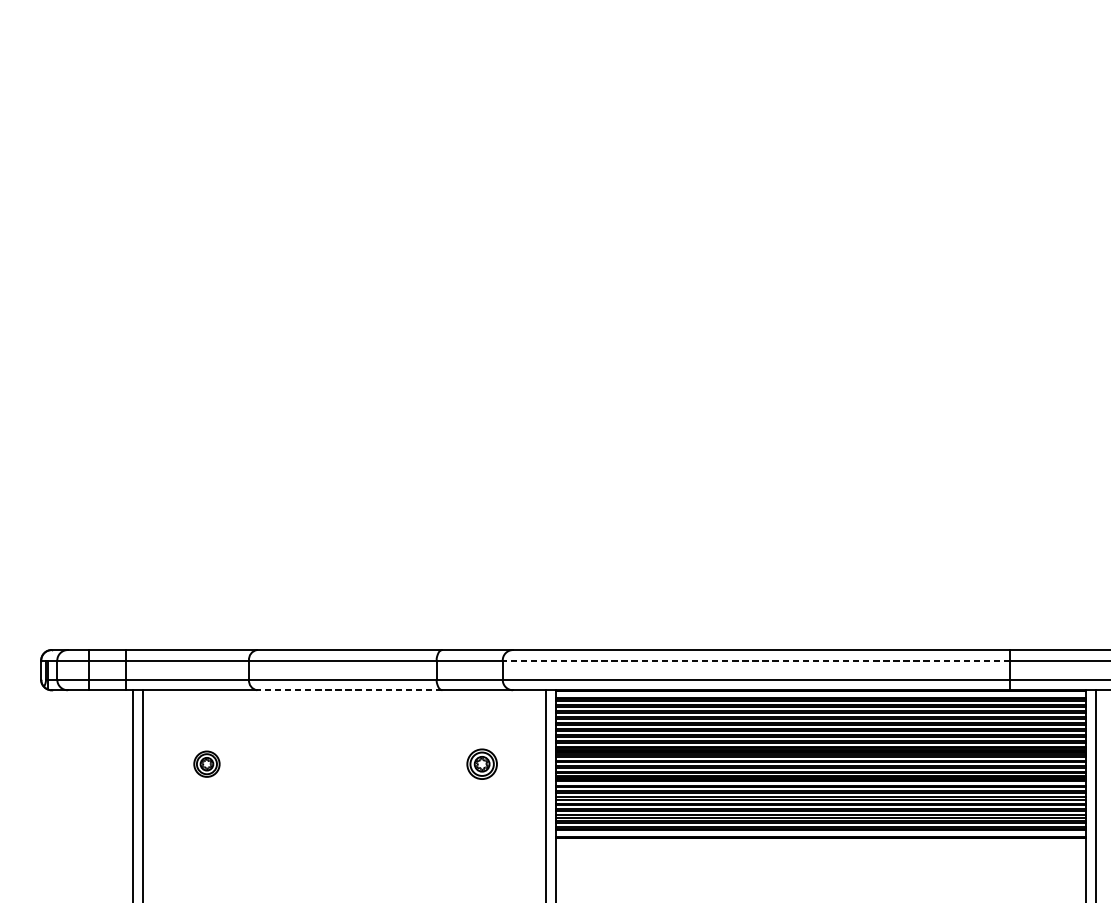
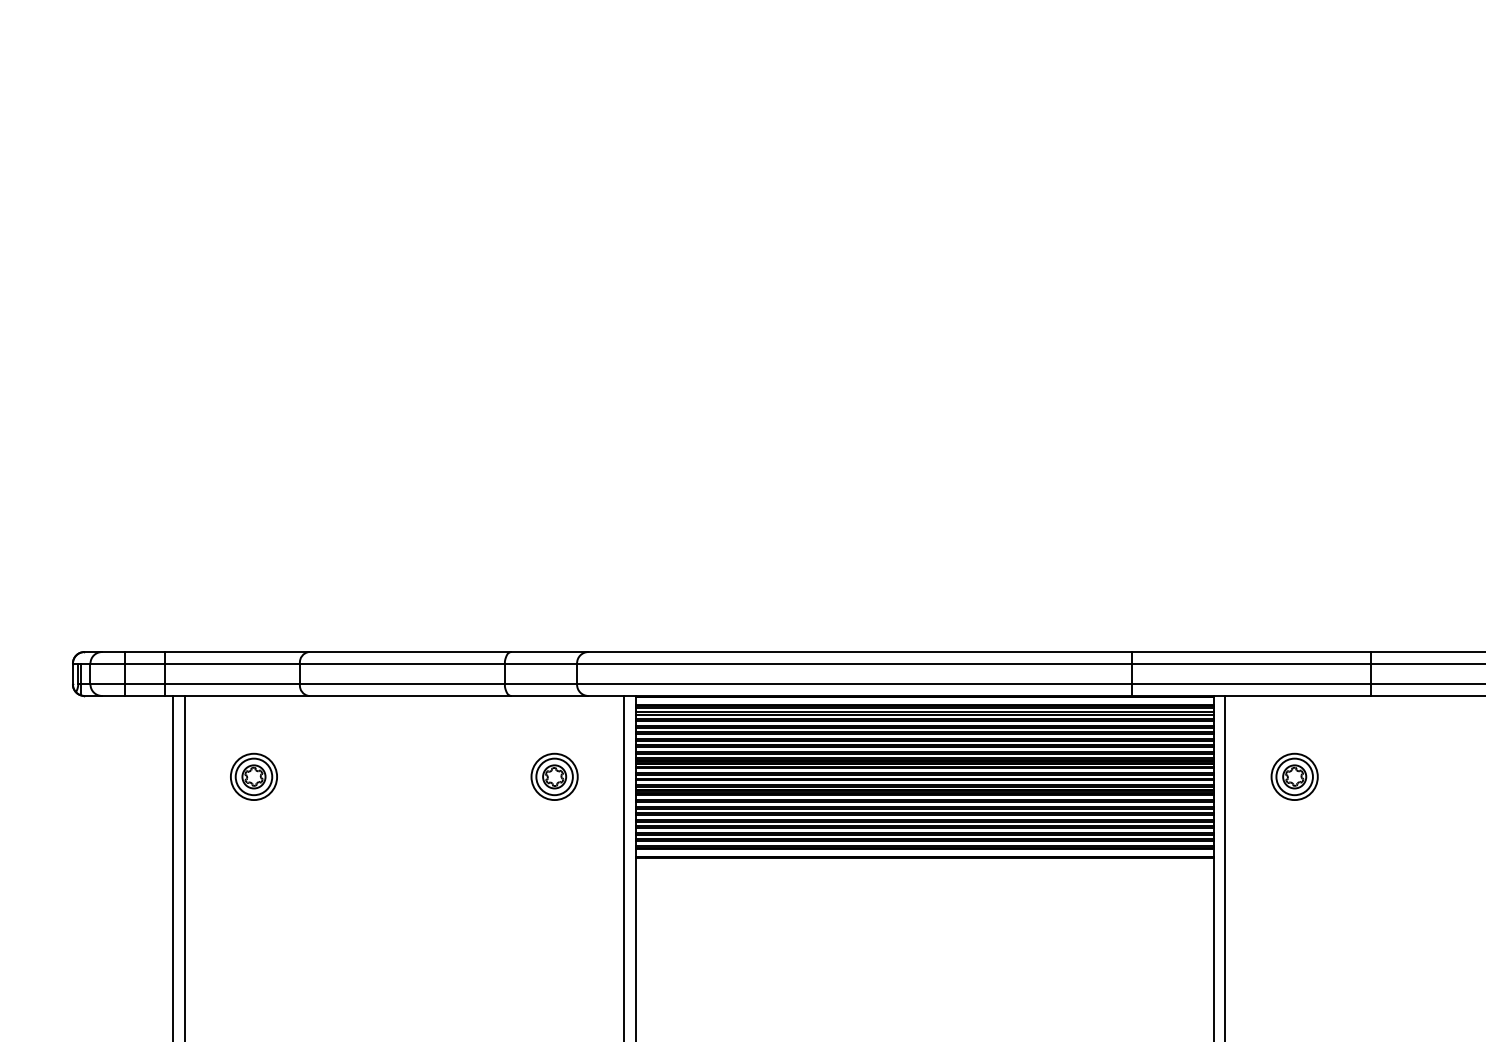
line: (755, 660) -> (853, 663), dashed -> solid
line: (349, 689) -> (409, 695), dashed -> solid
part: (206, 763) -> (253, 776), size x1.67
part: (482, 763) -> (554, 776), size x1.43

